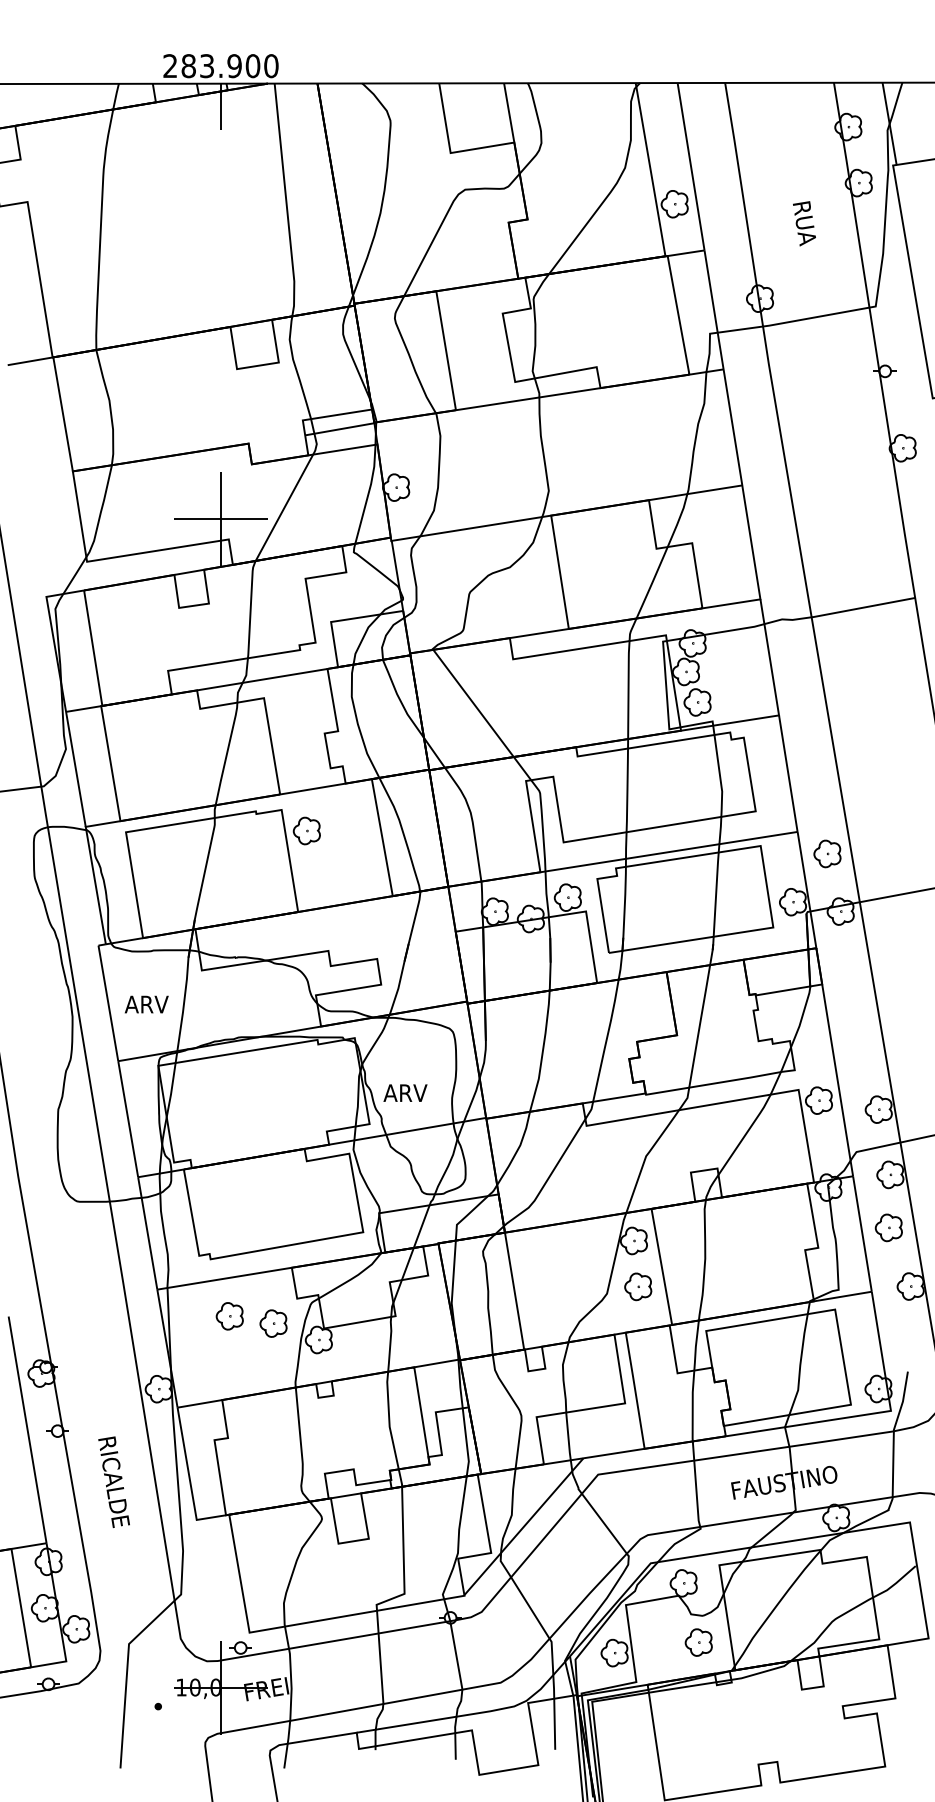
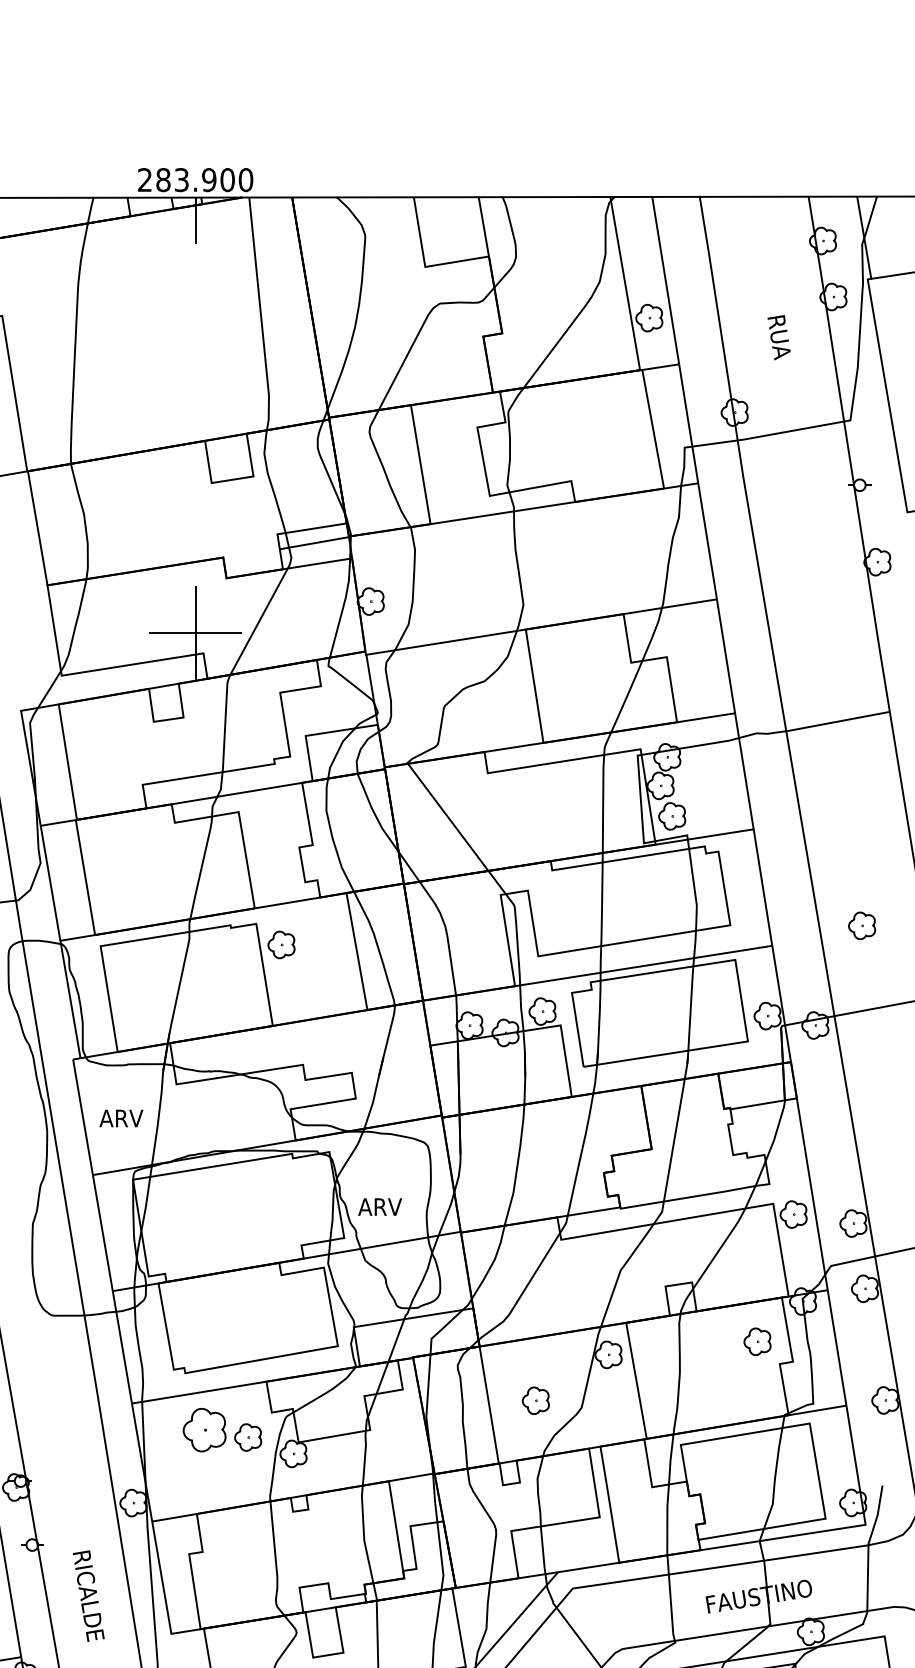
part: (827, 853) -> (862, 925), moved
part: (888, 1227) -> (757, 1341), moved
part: (638, 1286) -> (536, 1400), moved
part: (229, 1316) -> (204, 1430), size x1.6

